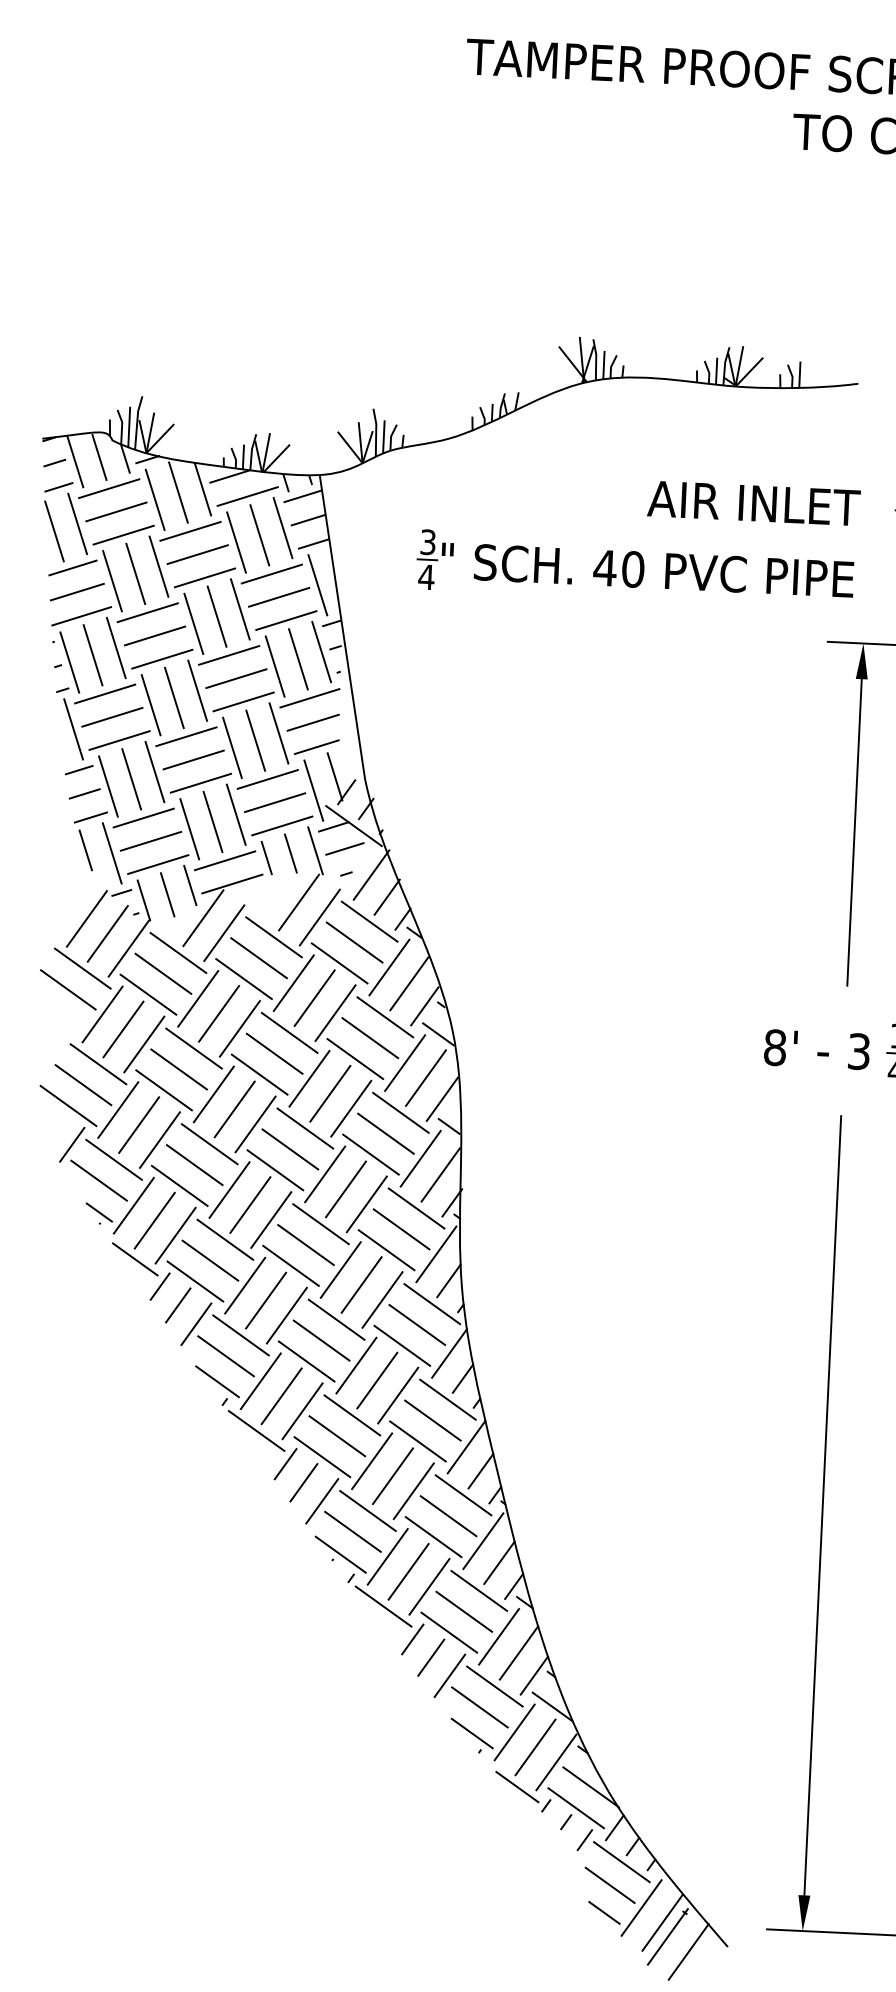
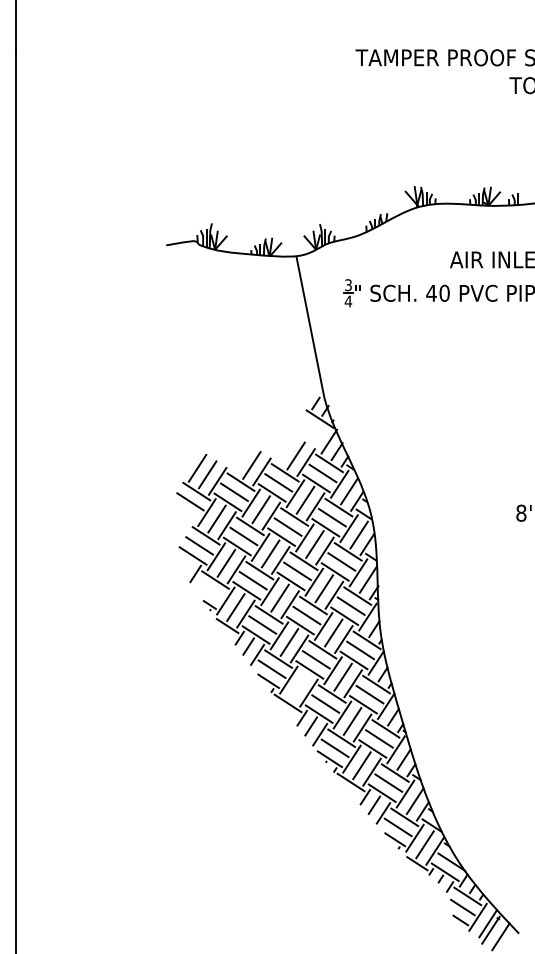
hatch: (200, 682) -> (245, 355), removed
line: (98, 1179) -> (208, 589), removed
line: (280, 1395) -> (298, 686), removed

